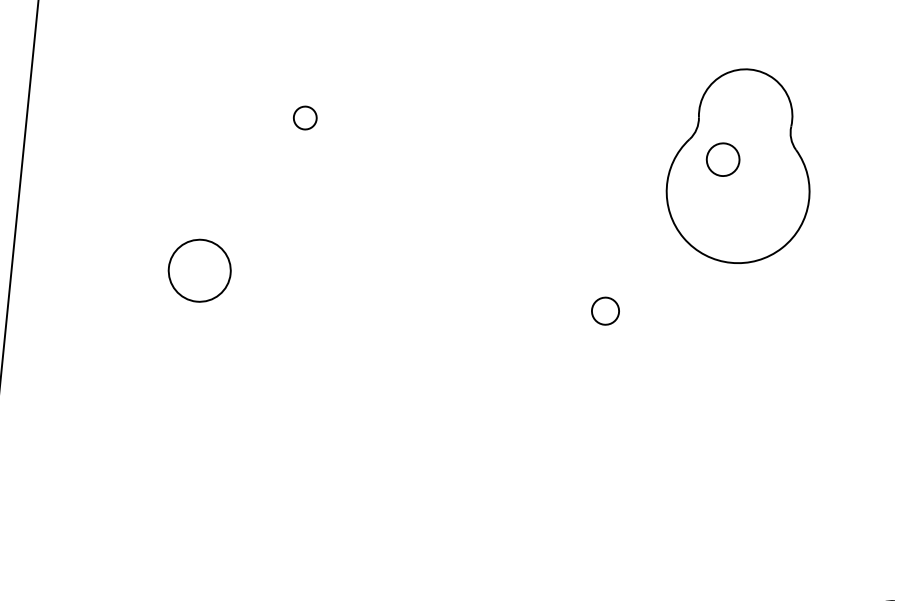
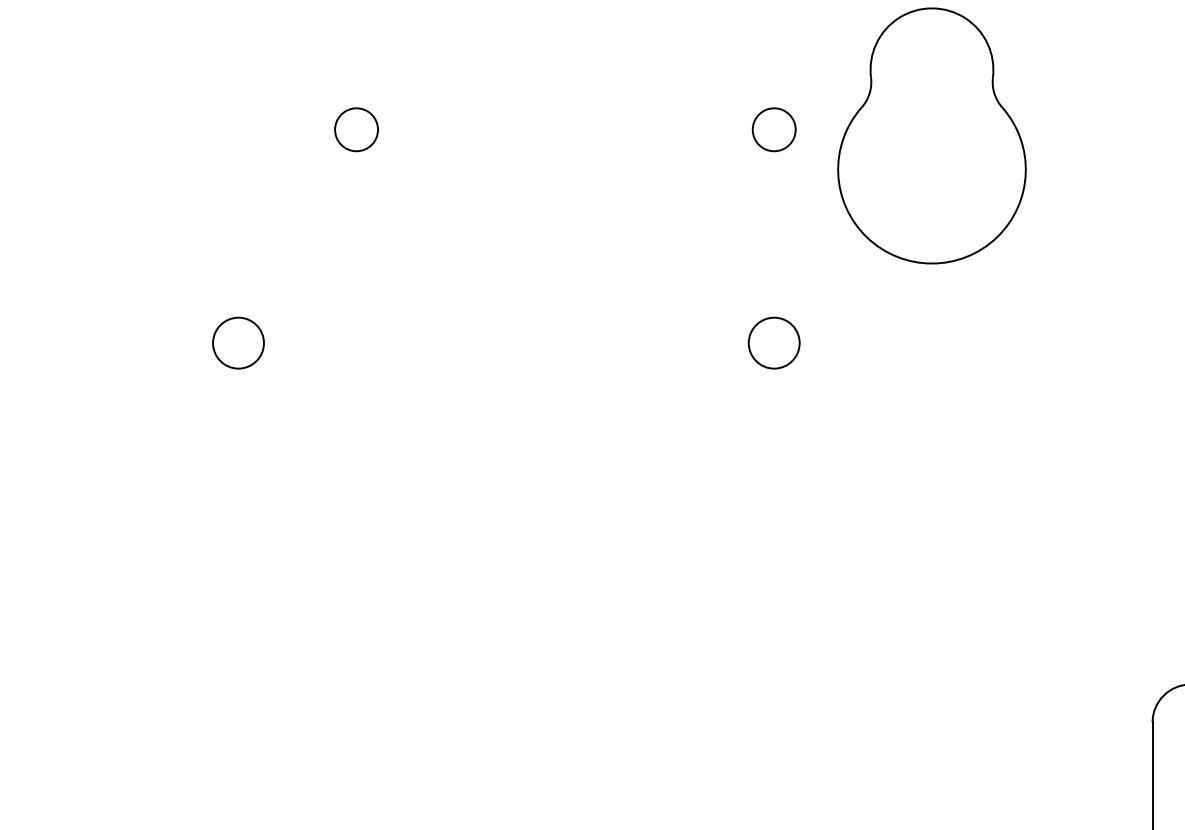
circle: (305, 117) -> (356, 129), size x1.43
circle: (722, 159) -> (773, 129), moved
circle: (199, 270) -> (238, 342), size x0.62
circle: (605, 310) -> (773, 342), size x1.43

